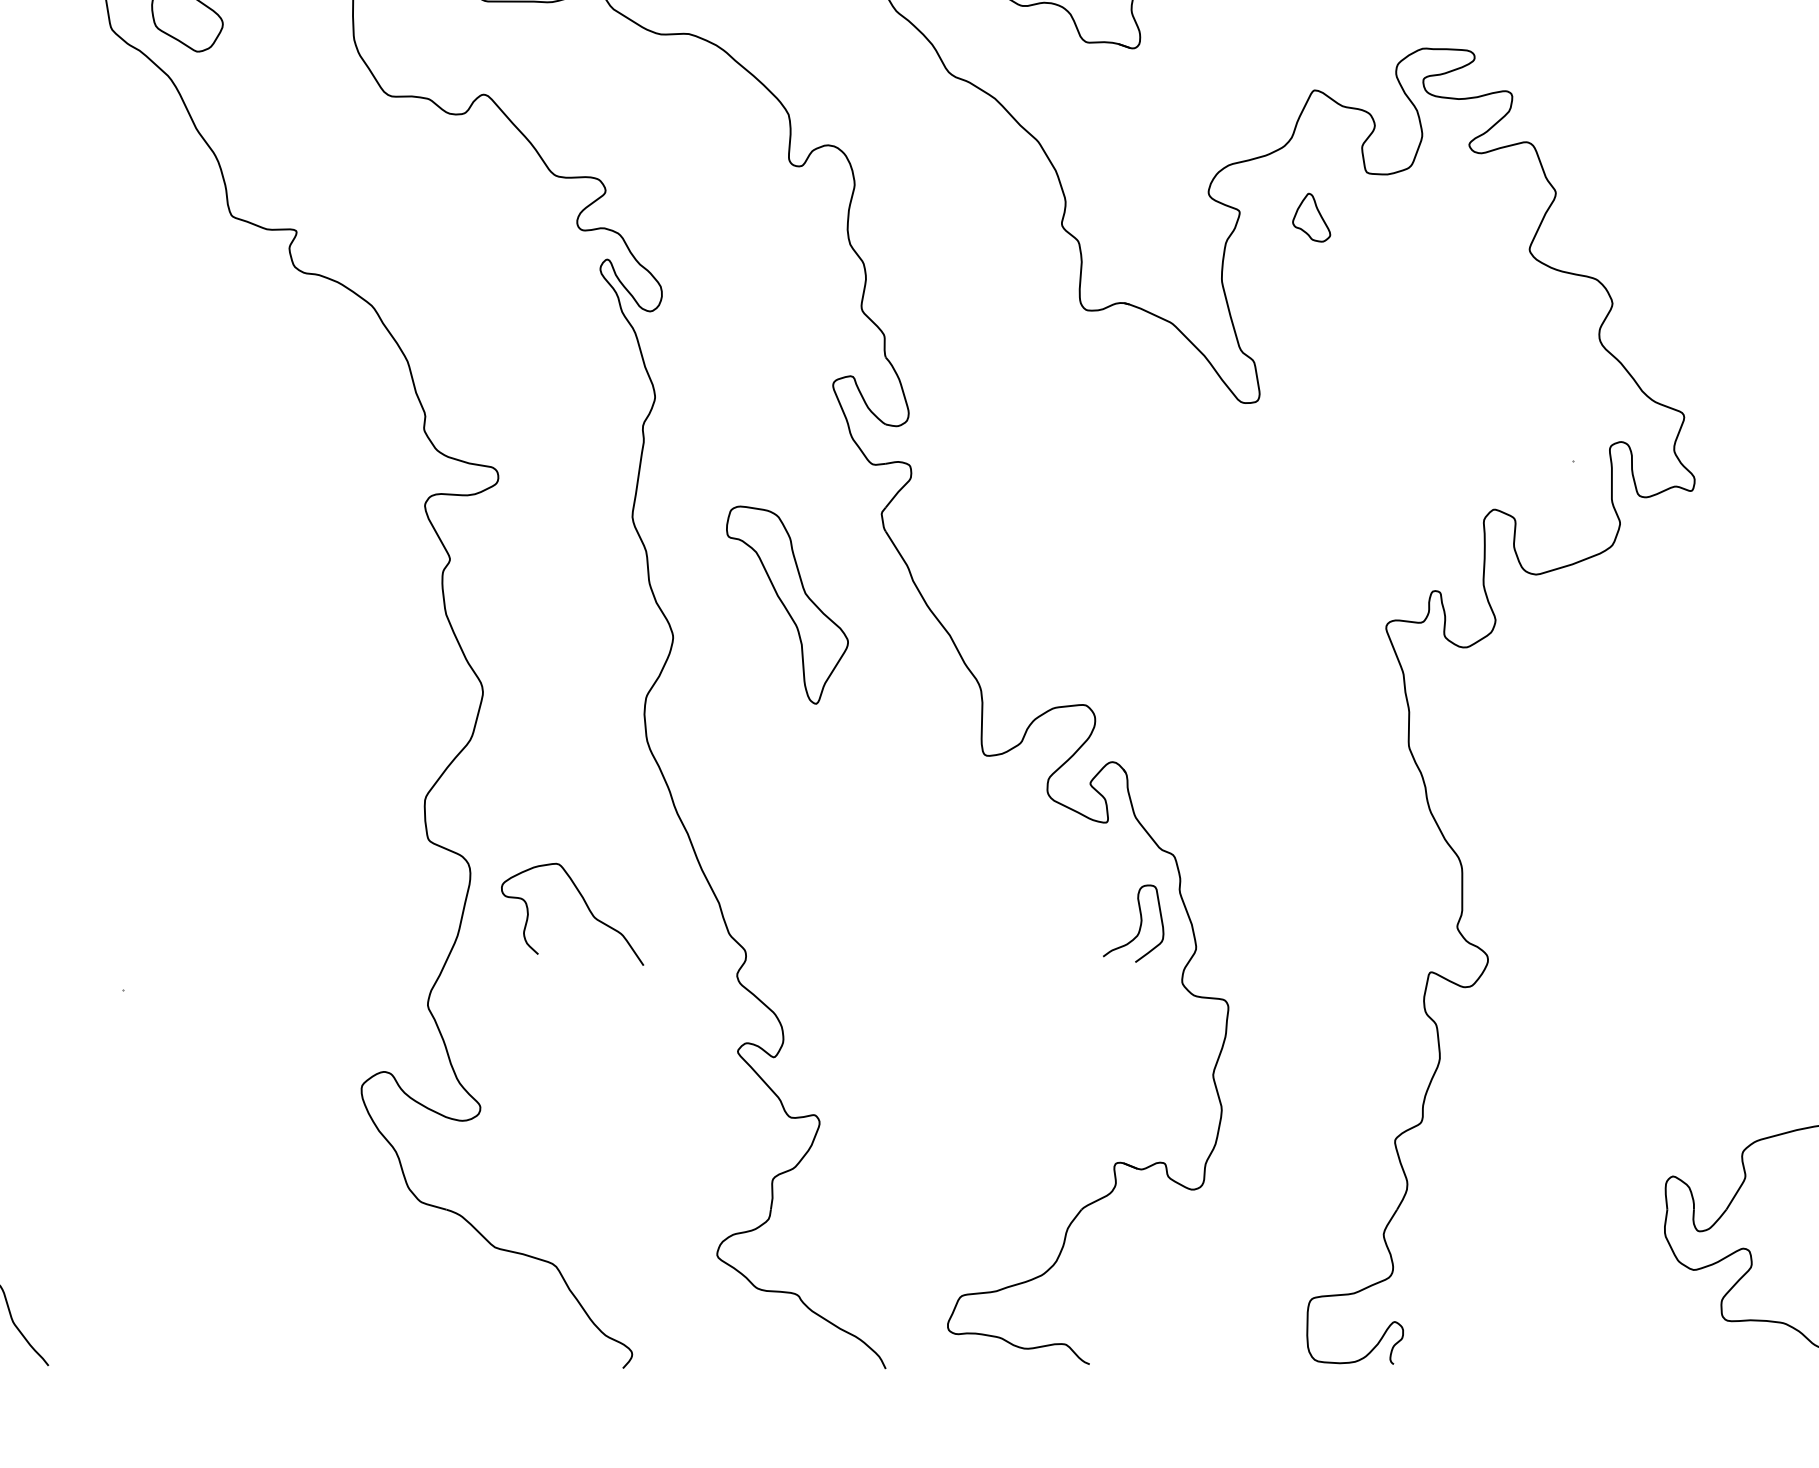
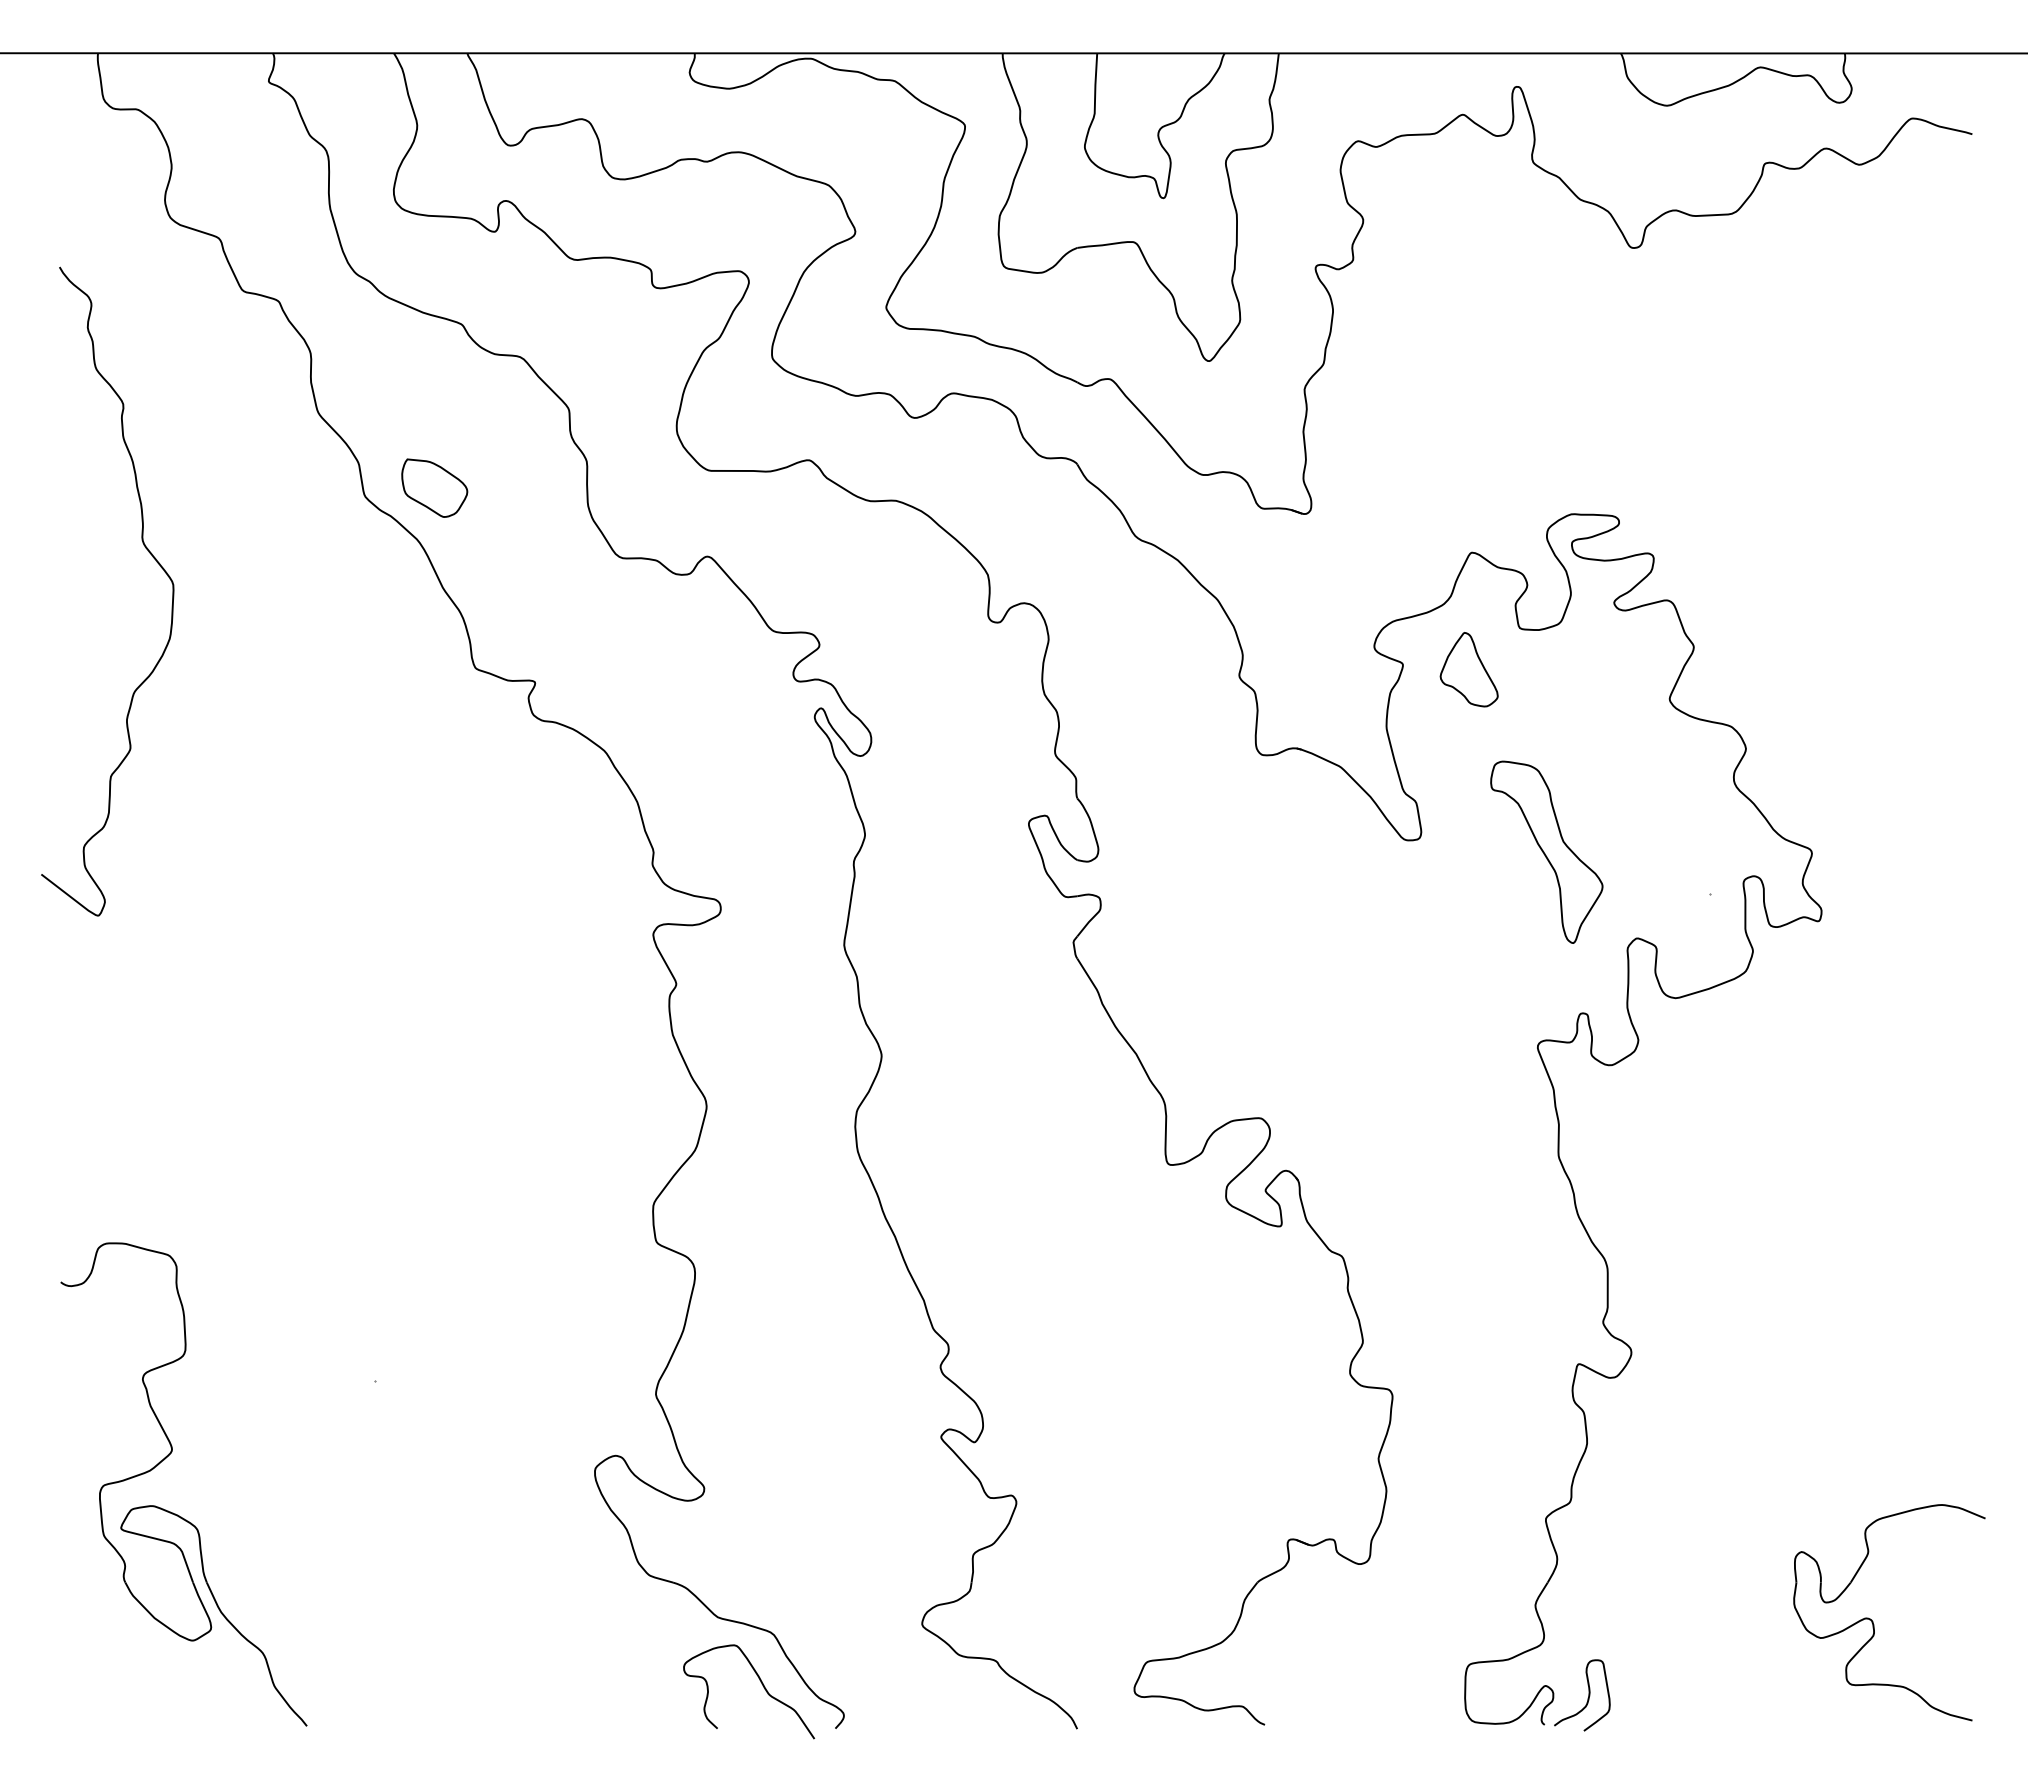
part: (1310, 217) -> (1468, 669), size x1.67
part: (787, 604) -> (1546, 851), moved
curve: (586, 906) -> (761, 1684), moved
curve: (1139, 927) -> (1587, 1698), moved

